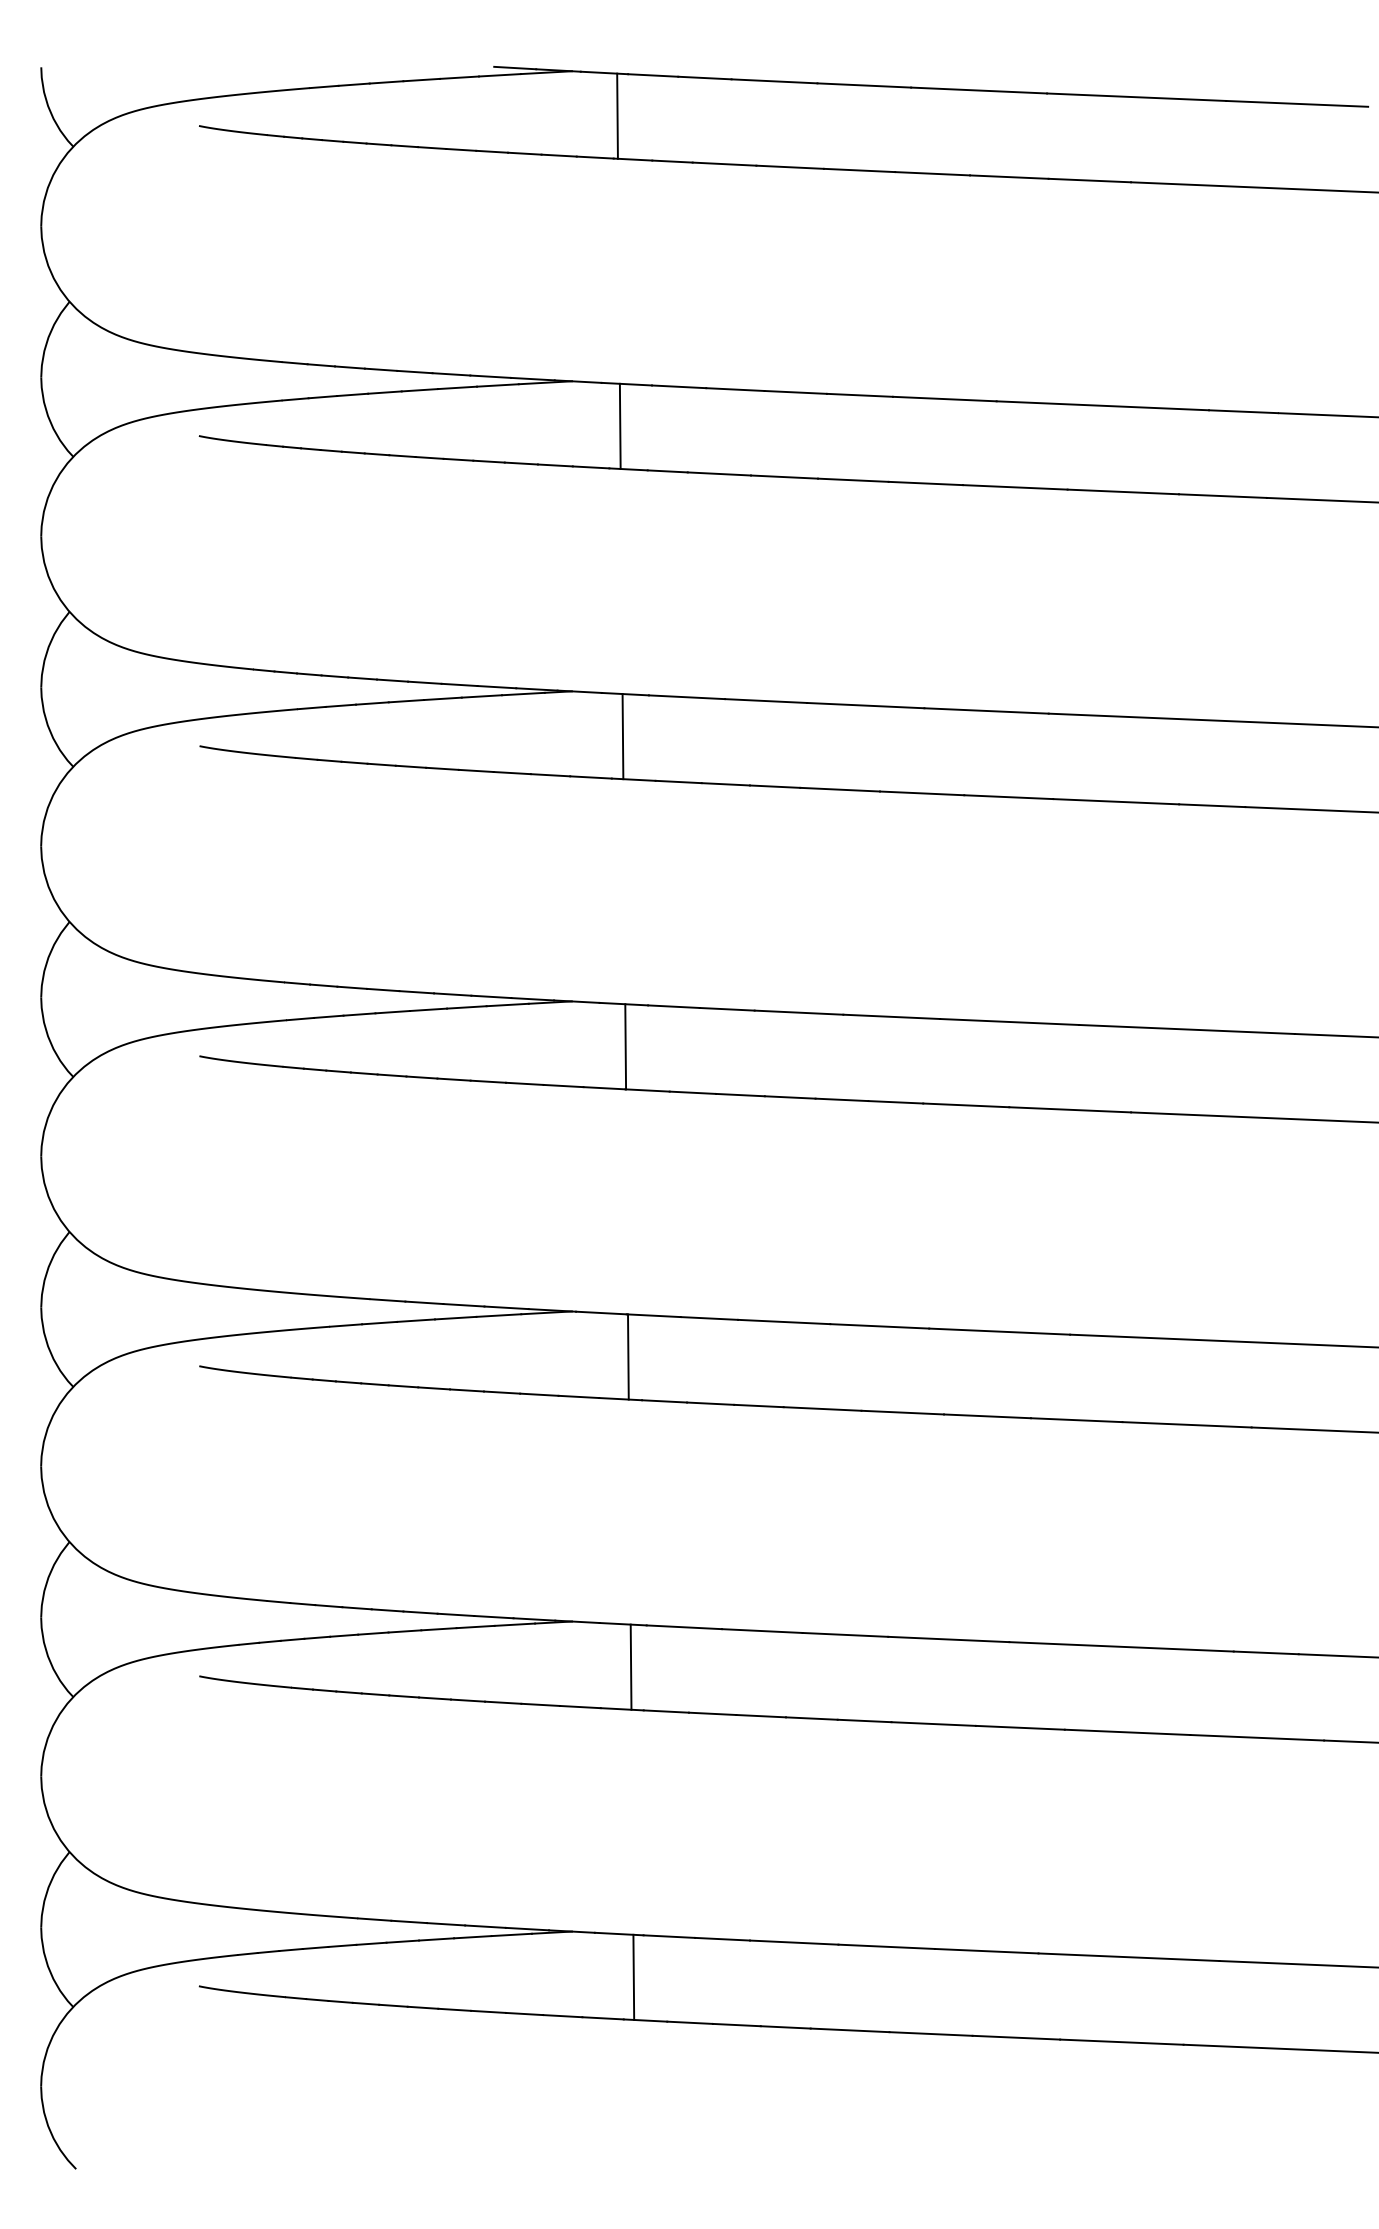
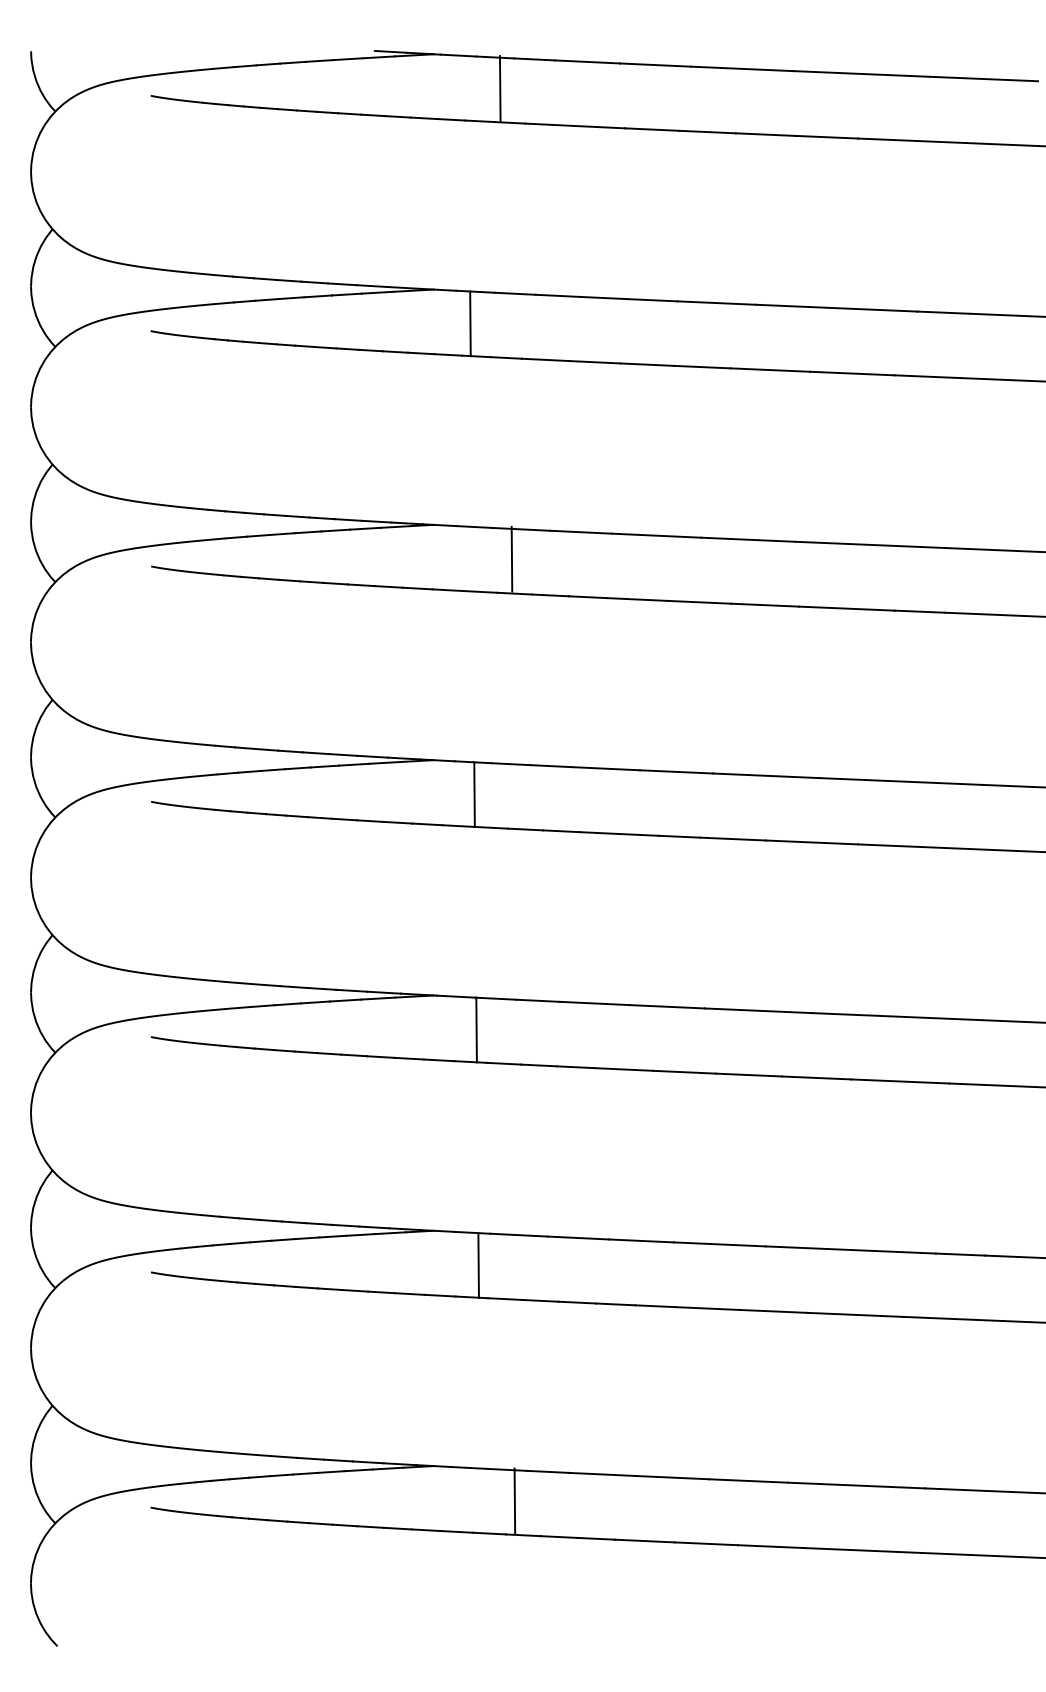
line: (617, 115) -> (500, 87), moved
line: (622, 736) -> (511, 559), moved
line: (633, 1976) -> (514, 1500), moved

